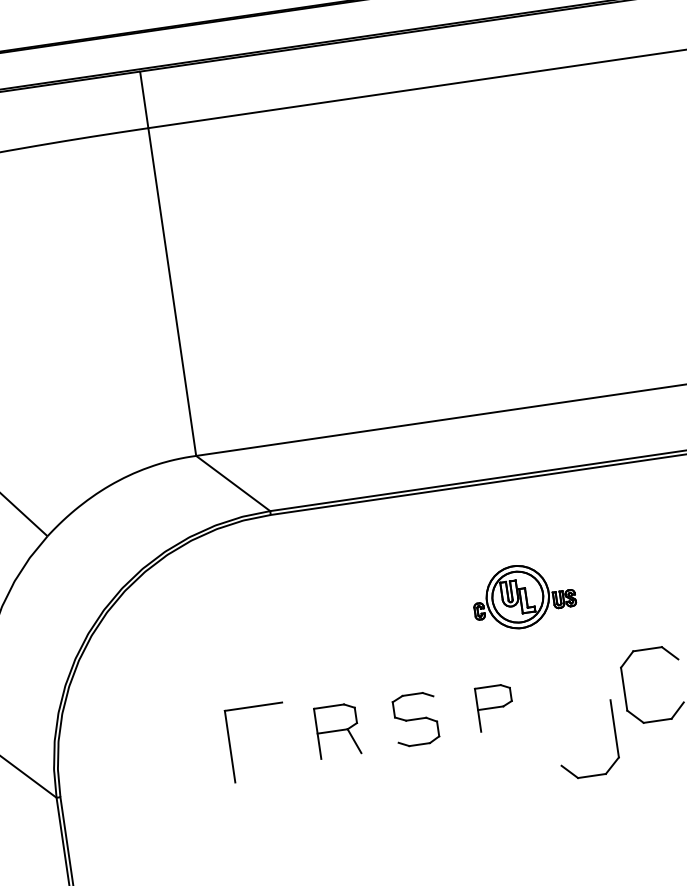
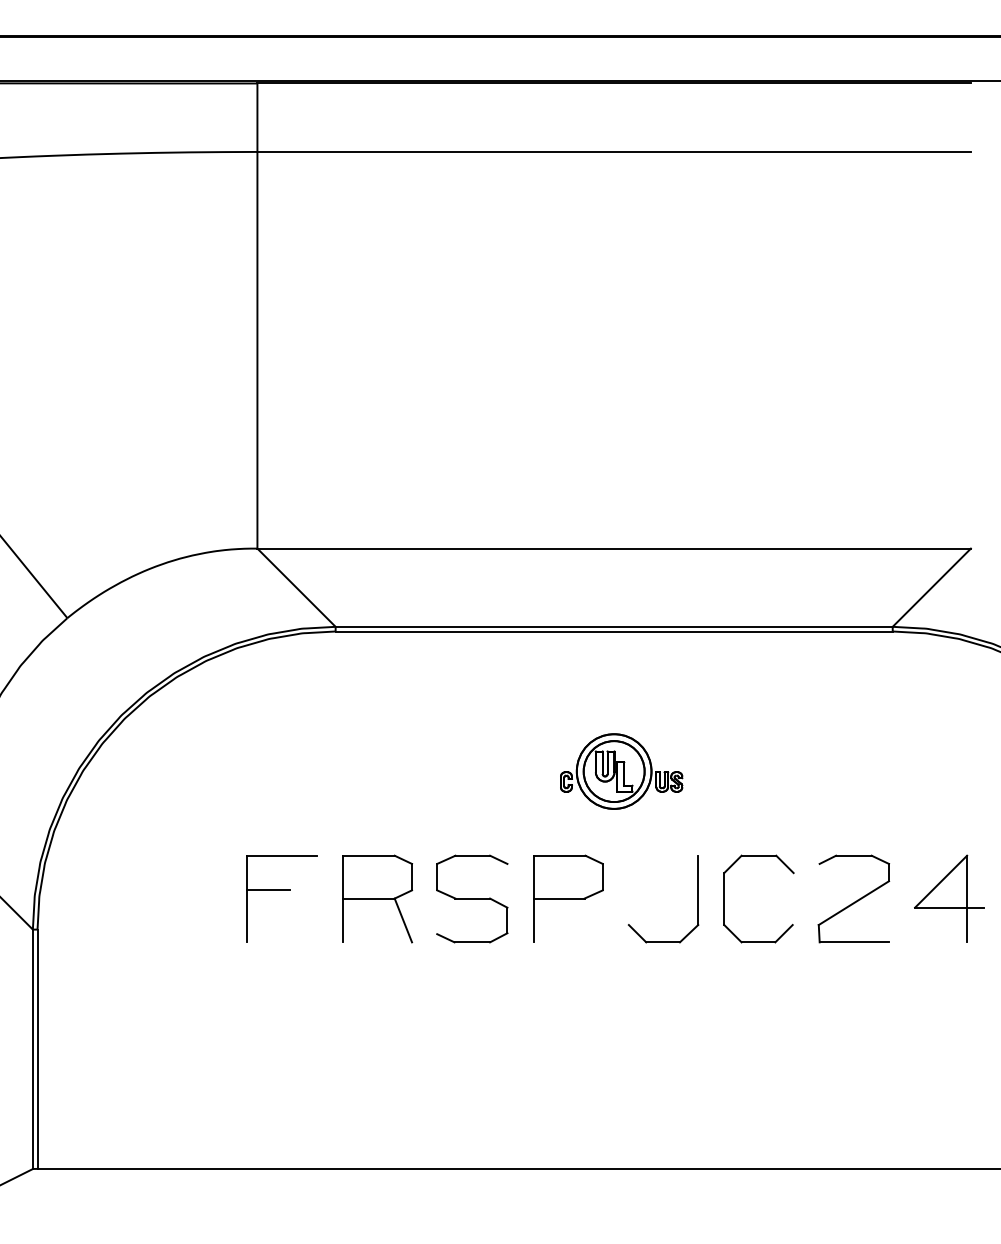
part: (495, 707) -> (568, 898), size x1.67
part: (416, 719) -> (472, 898), size x1.43
part: (337, 730) -> (377, 898), size x1.43
part: (615, 736) -> (697, 899), moved
line: (246, 737) -> (268, 890), added

